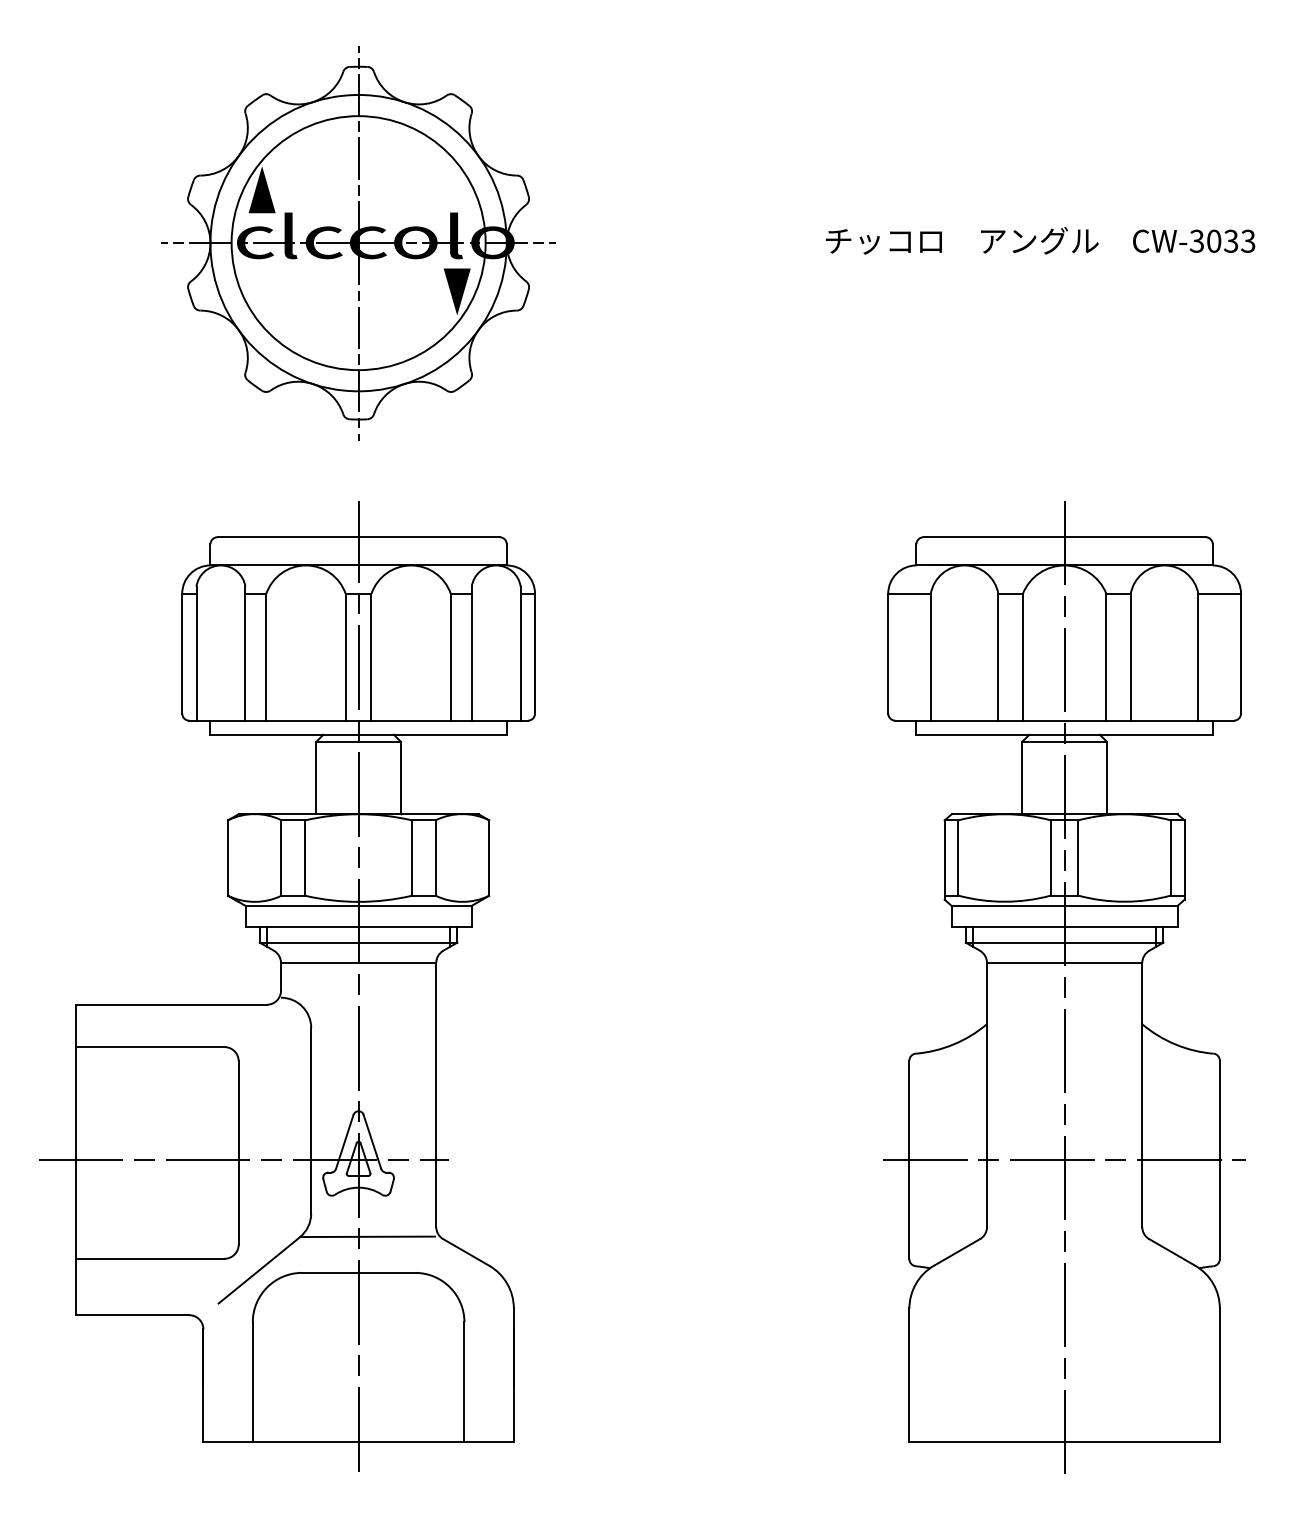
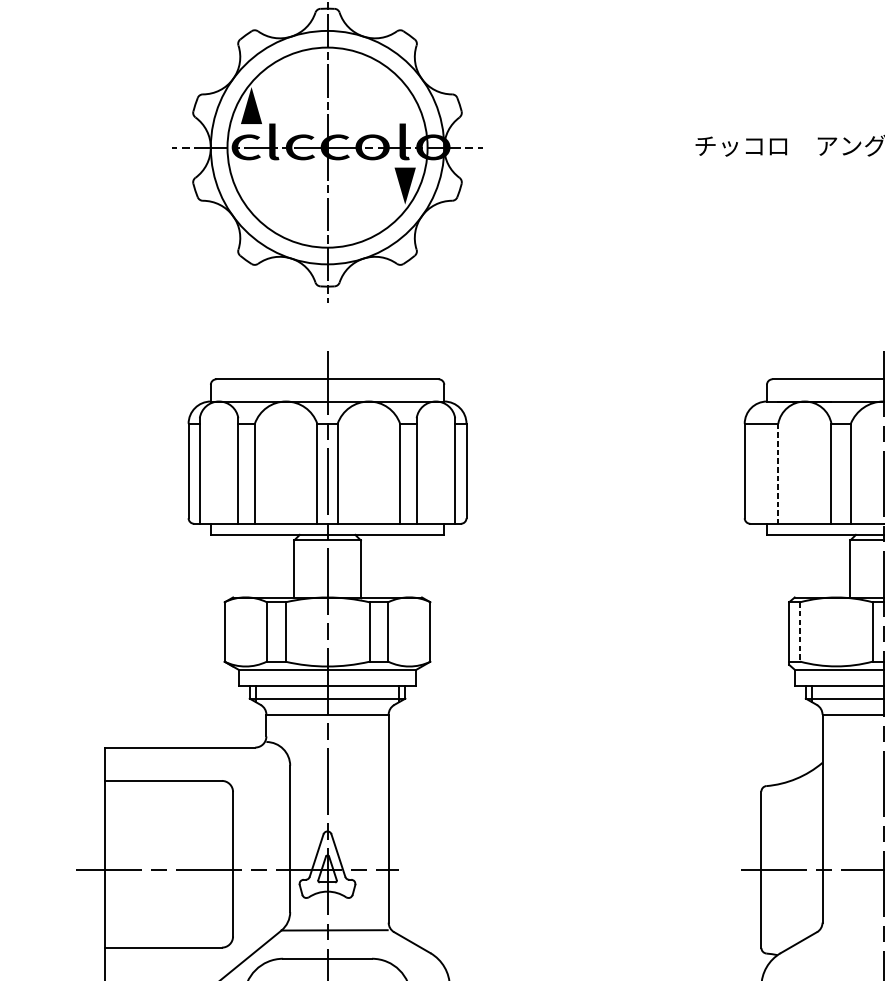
line: (930, 657) -> (778, 474), solid -> dashed
line: (958, 858) -> (800, 632), solid -> dashed

